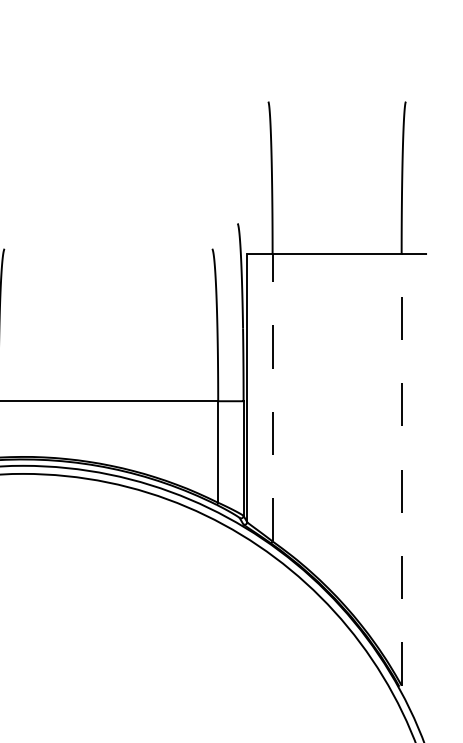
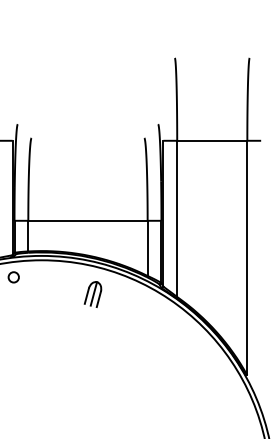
line: (273, 396) -> (177, 218), dashed -> solid
line: (401, 468) -> (247, 257), dashed -> solid
part: (116, 536) -> (92, 294), added

